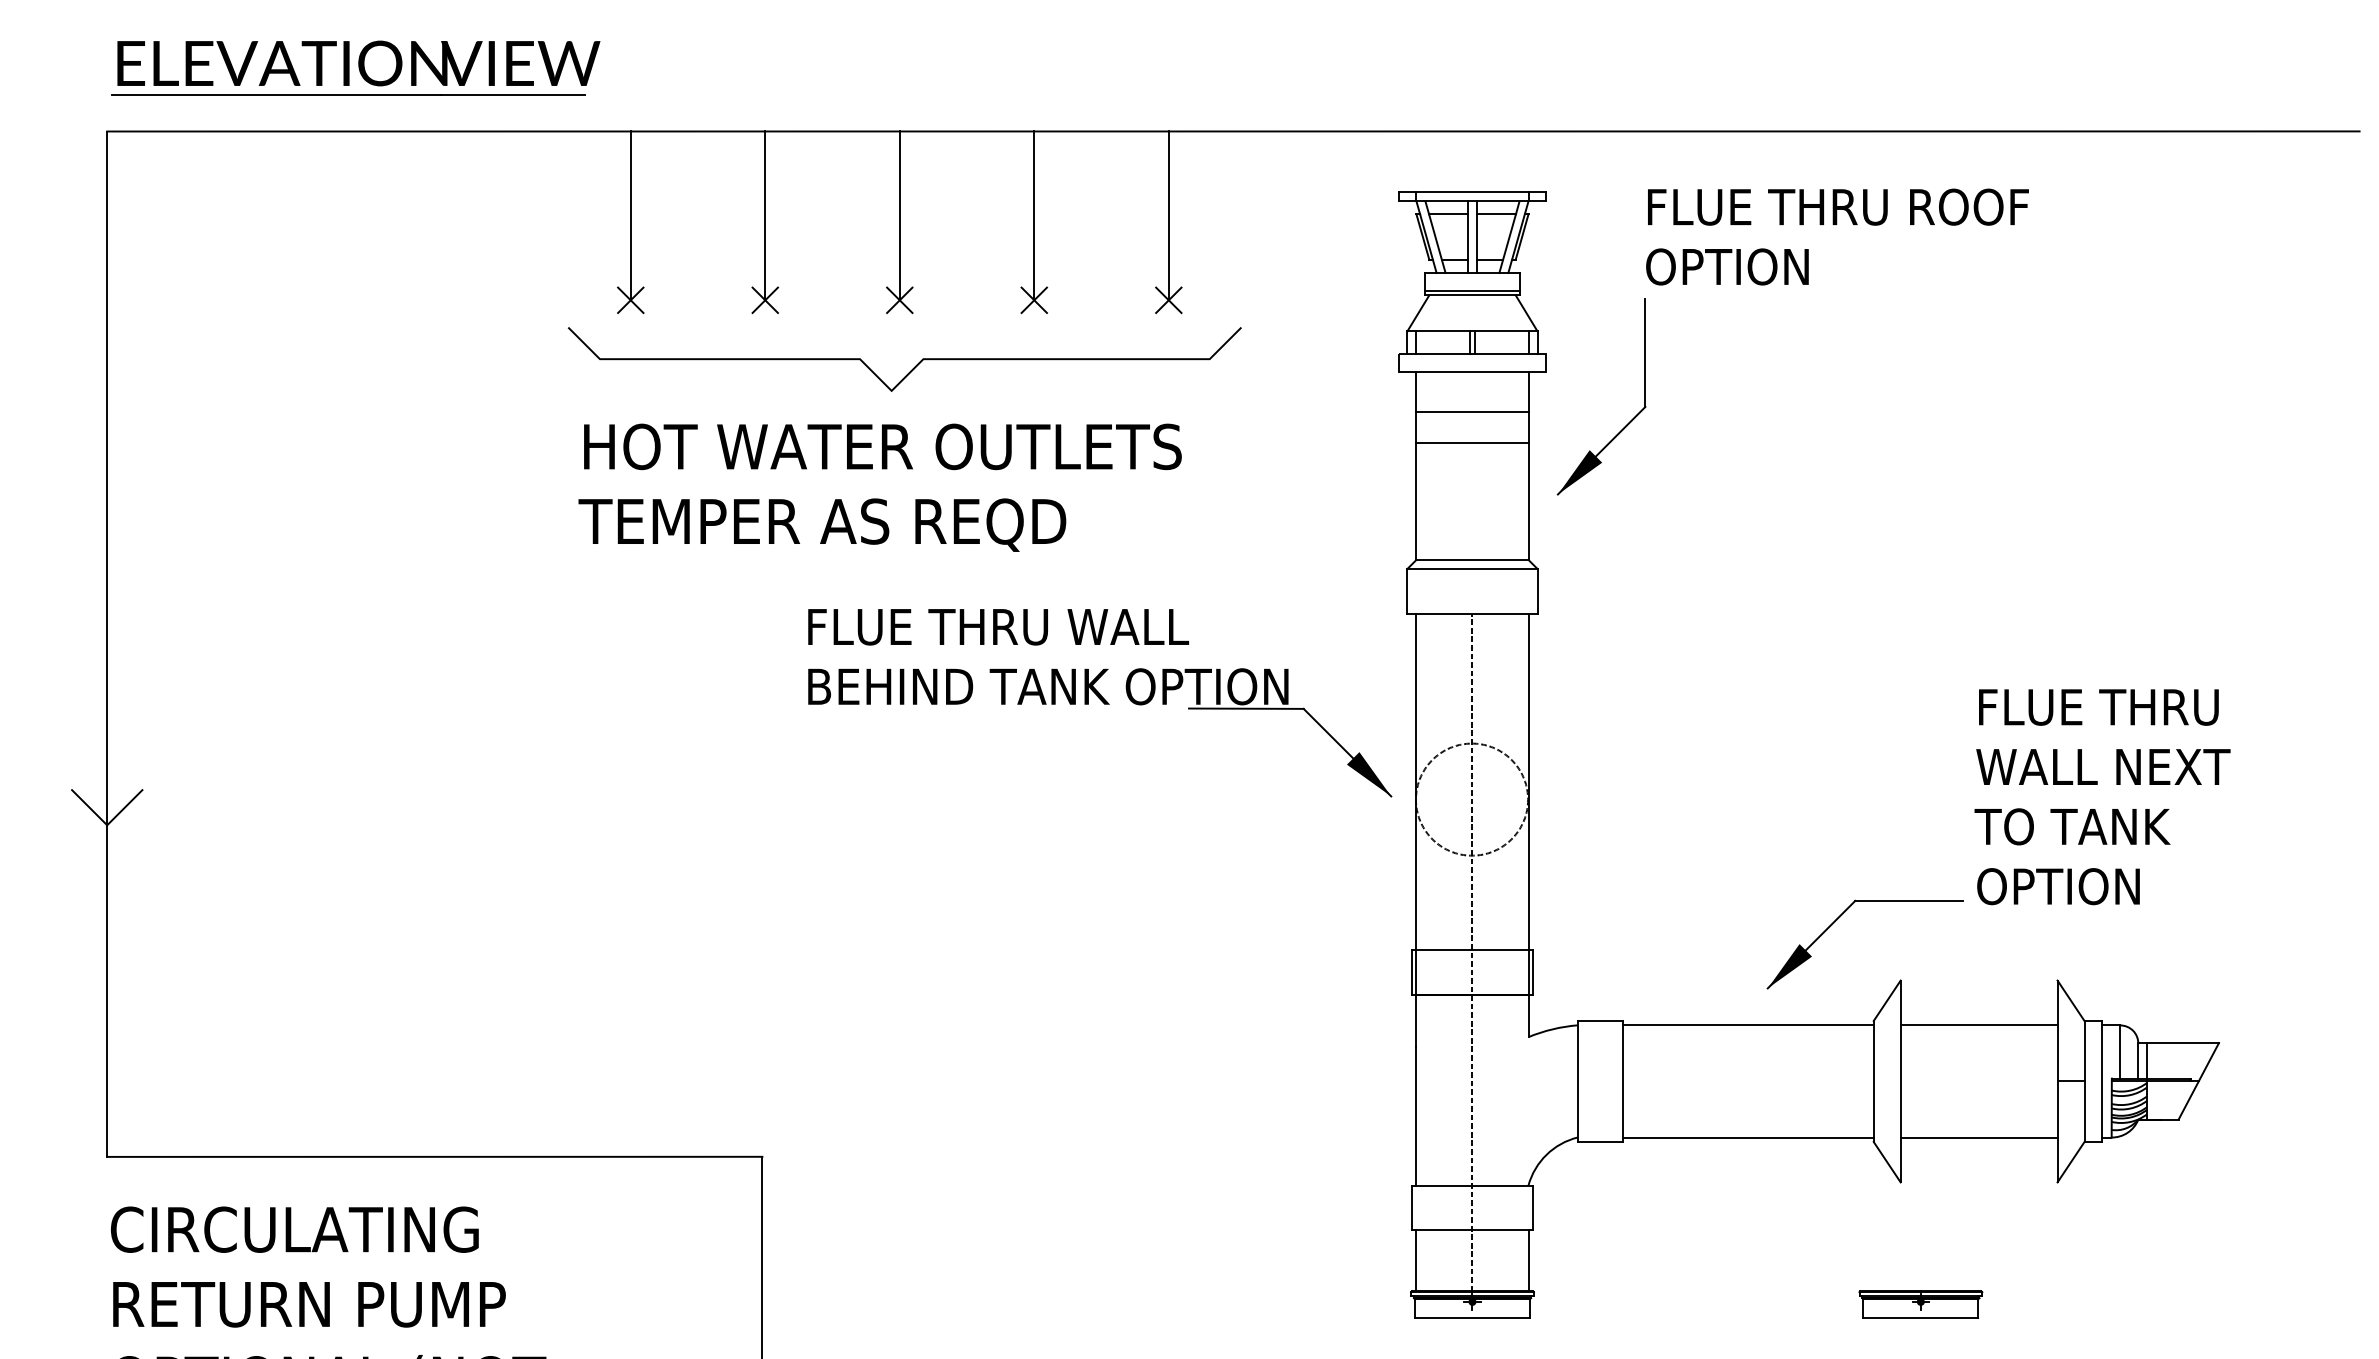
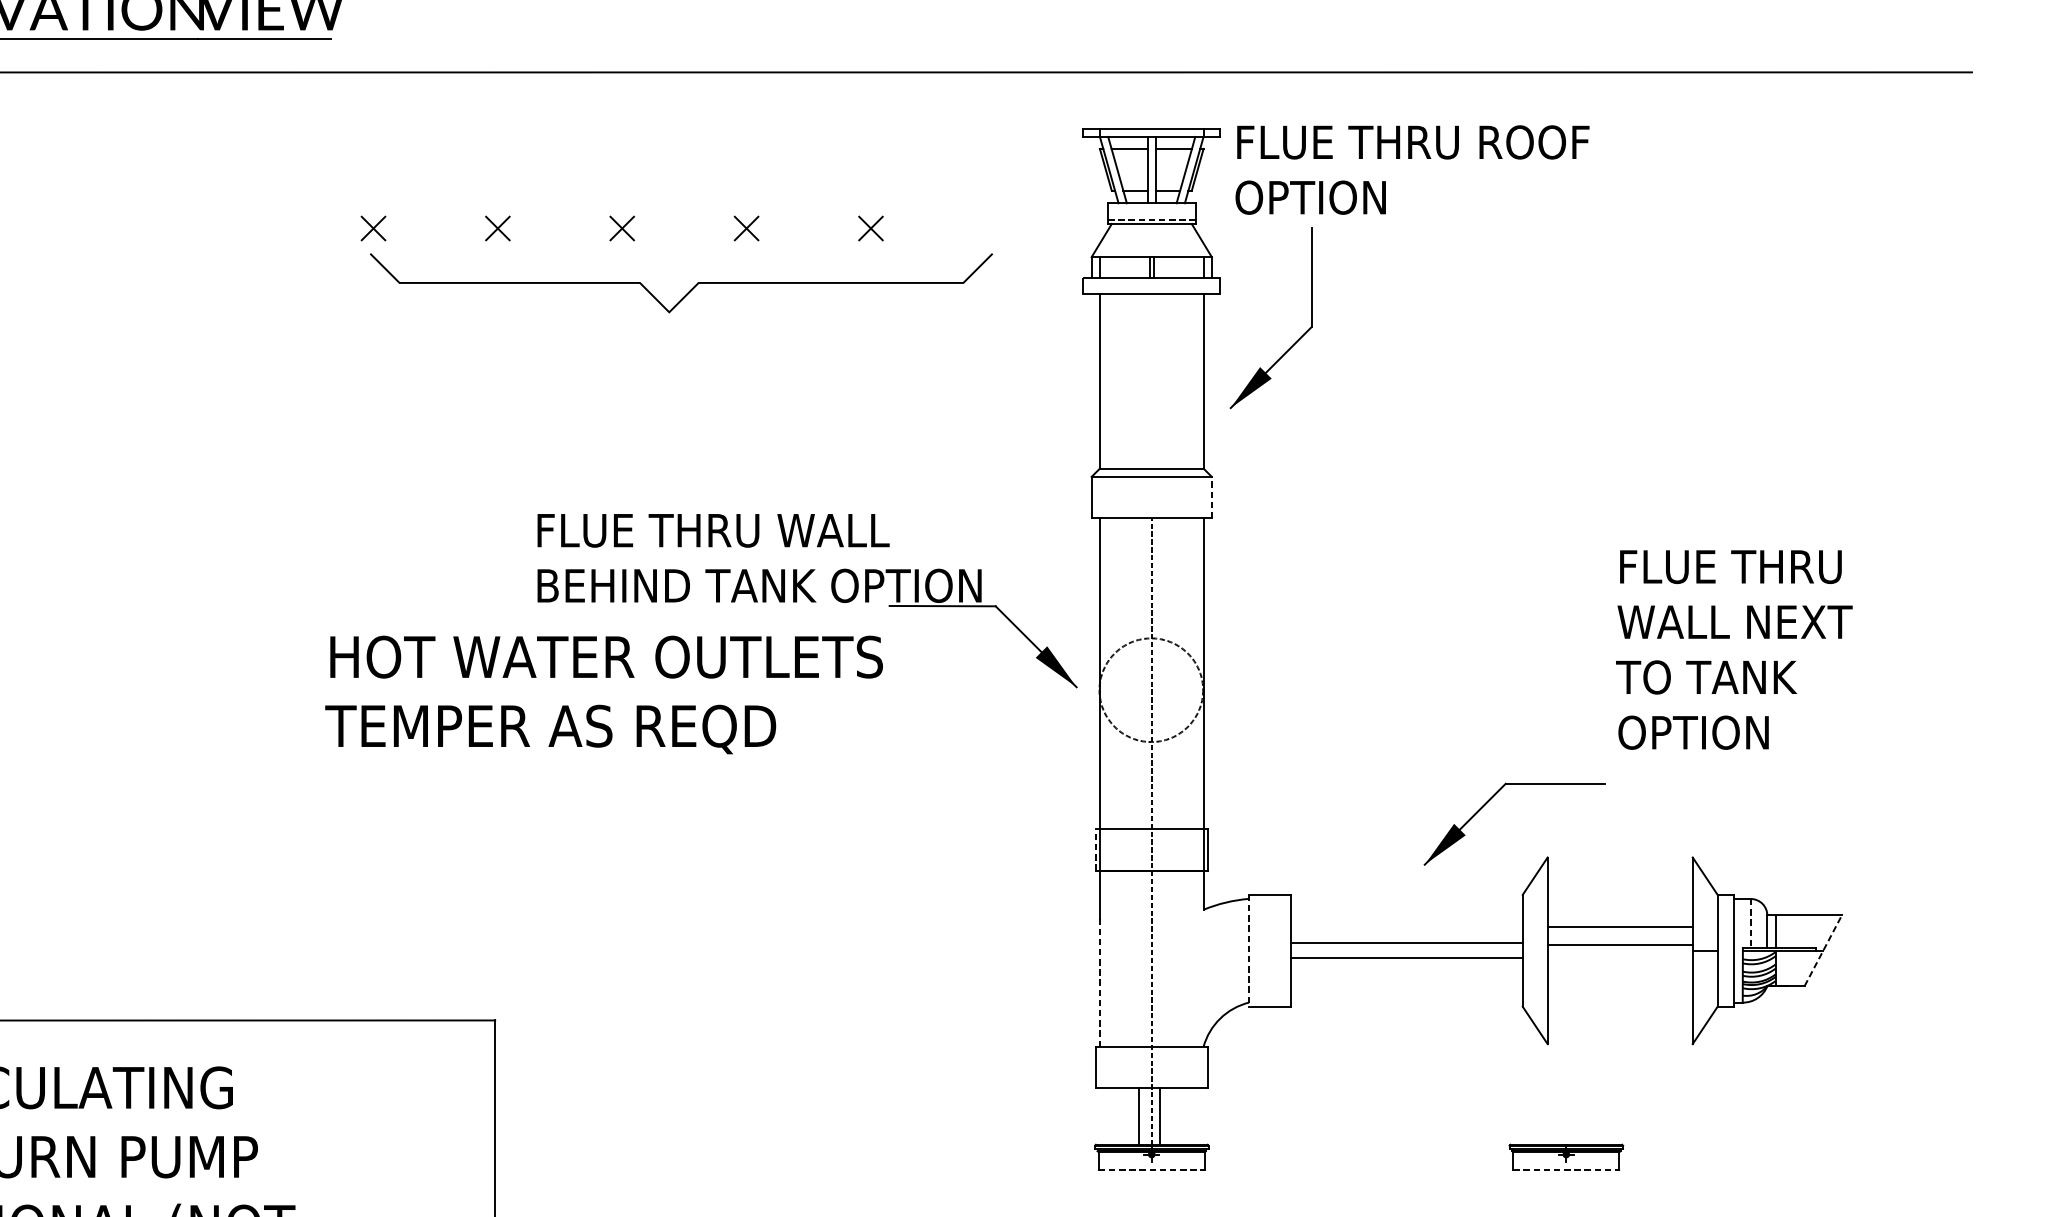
line: (630, 215) -> (373, 150), removed
line: (765, 215) -> (498, 150), removed
line: (899, 215) -> (621, 150), removed
line: (1034, 215) -> (746, 150), removed
line: (1168, 215) -> (870, 150), removed
text: (1837, 236) -> (1412, 169), moved
line: (1472, 290) -> (1151, 219), solid -> dashed
curve: (913, 367) -> (689, 290), moved
line: (1472, 412) -> (1151, 332), removed
line: (1472, 443) -> (1151, 360), removed
text: (879, 487) -> (603, 694), moved
line: (1537, 590) -> (1211, 496), solid -> dashed
text: (2102, 797) -> (1734, 650), moved
line: (1411, 971) -> (1095, 849), solid -> dashed
line: (1747, 1025) -> (1406, 943), moved
line: (1978, 1025) -> (1619, 945), moved
line: (2120, 1052) -> (1750, 924), solid -> dashed
line: (2199, 1080) -> (1823, 949), solid -> dashed
line: (1577, 1081) -> (1248, 950), solid -> dashed
line: (1416, 1115) -> (1099, 982), solid -> dashed
line: (1747, 1137) -> (1406, 958), moved
line: (1978, 1137) -> (1619, 926), moved
line: (1416, 1260) -> (1138, 1116), moved
line: (1528, 1260) -> (1160, 1116), moved
line: (1473, 1318) -> (1152, 1169), solid -> dashed
line: (1921, 1318) -> (1566, 1169), solid -> dashed

